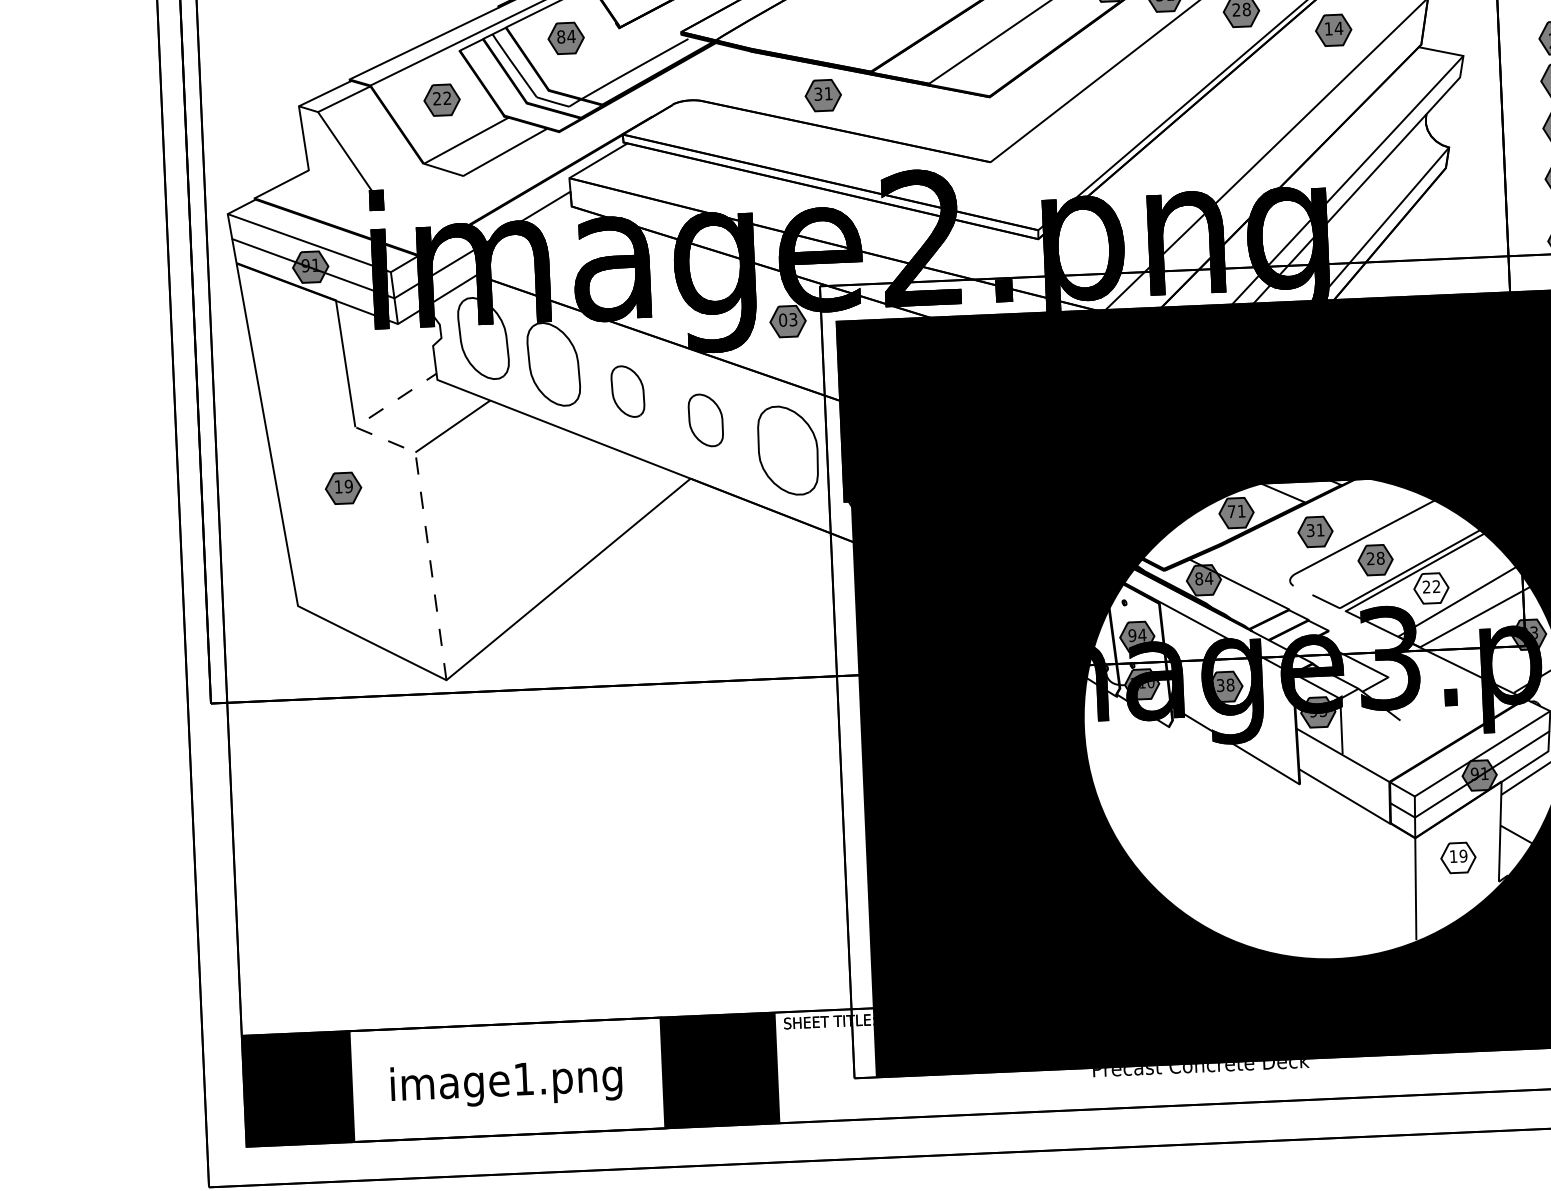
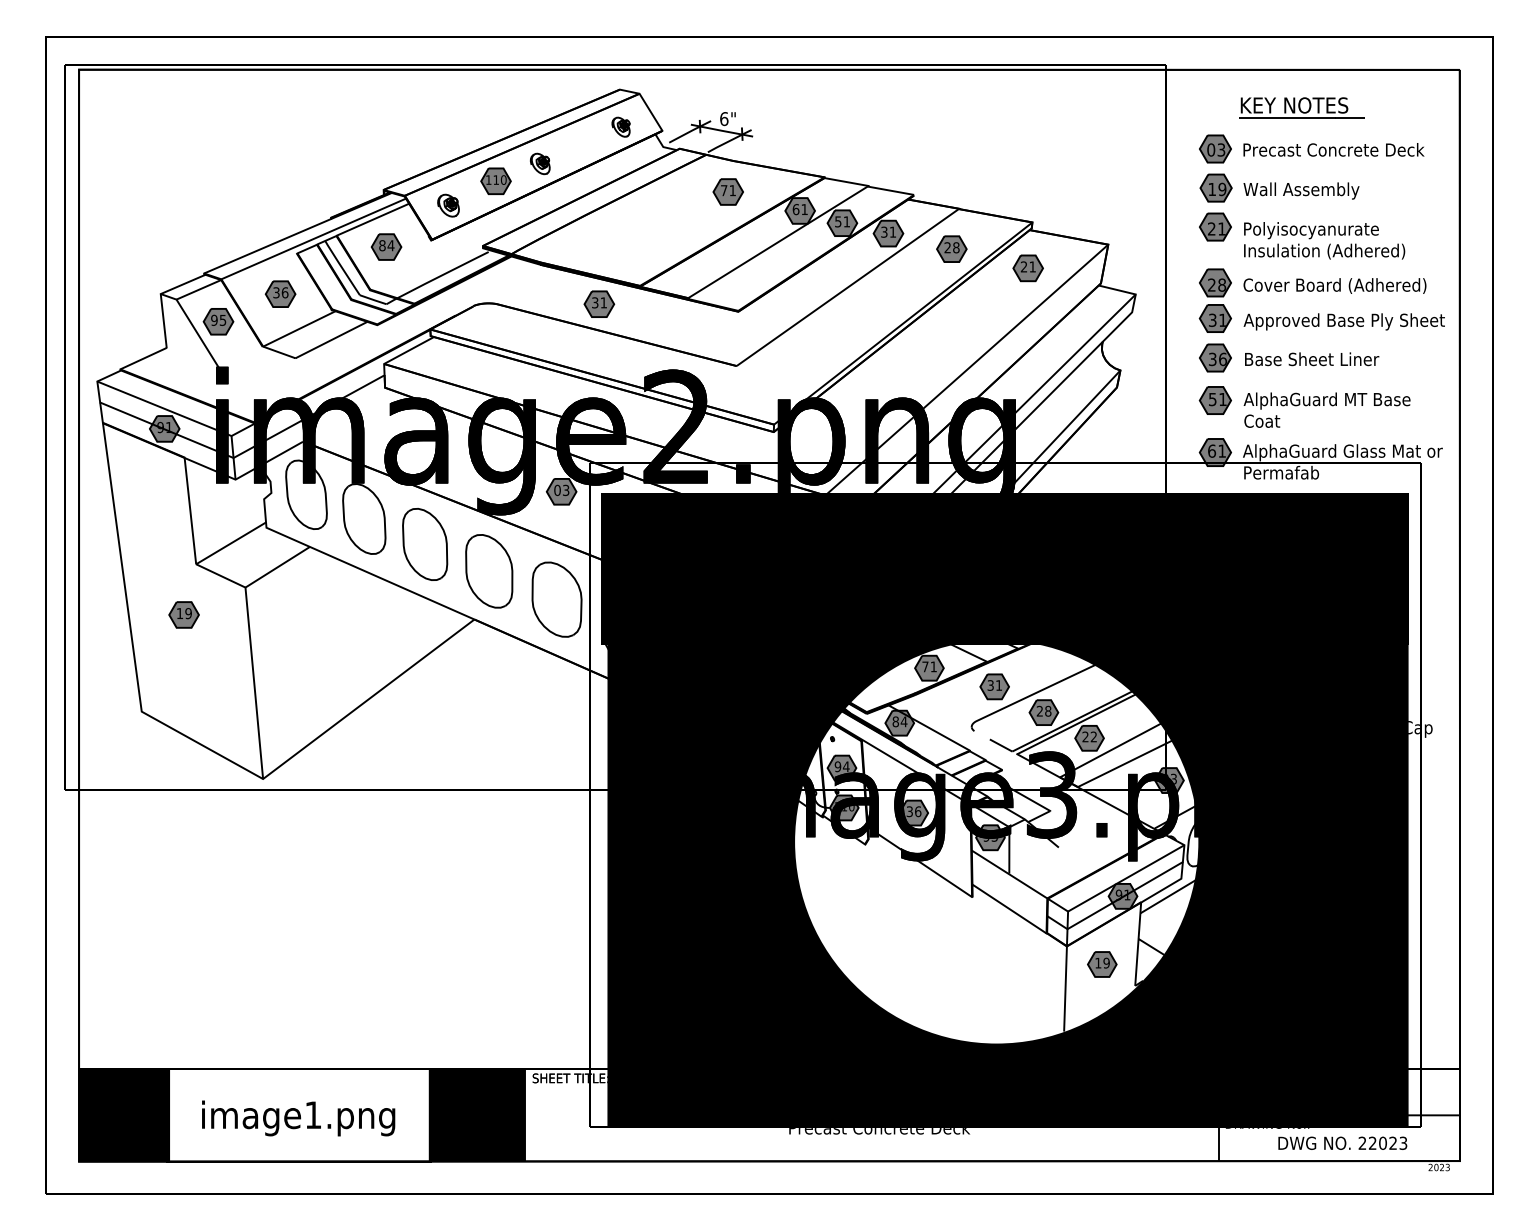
text: (1333, 28) -> (1028, 266), 14 -> 21
text: (441, 98) -> (280, 292), 22 -> 36
part: (369, 136) -> (218, 321), added
part: (628, 391) -> (425, 544), size x1.67
part: (706, 420) -> (489, 571), size x1.67
line: (419, 484) -> (247, 614), dashed -> solid
fill: (1431, 587) -> (1089, 737), added
text: (1230, 684) -> (918, 811), 38 -> 36
fill: (1457, 858) -> (1101, 964), added

